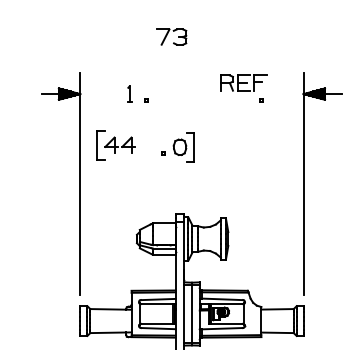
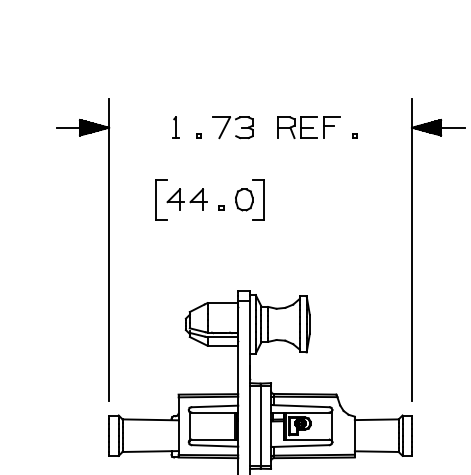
part: (171, 36) -> (232, 126), moved
part: (243, 82) -> (308, 126), moved
part: (115, 145) -> (181, 200), moved

